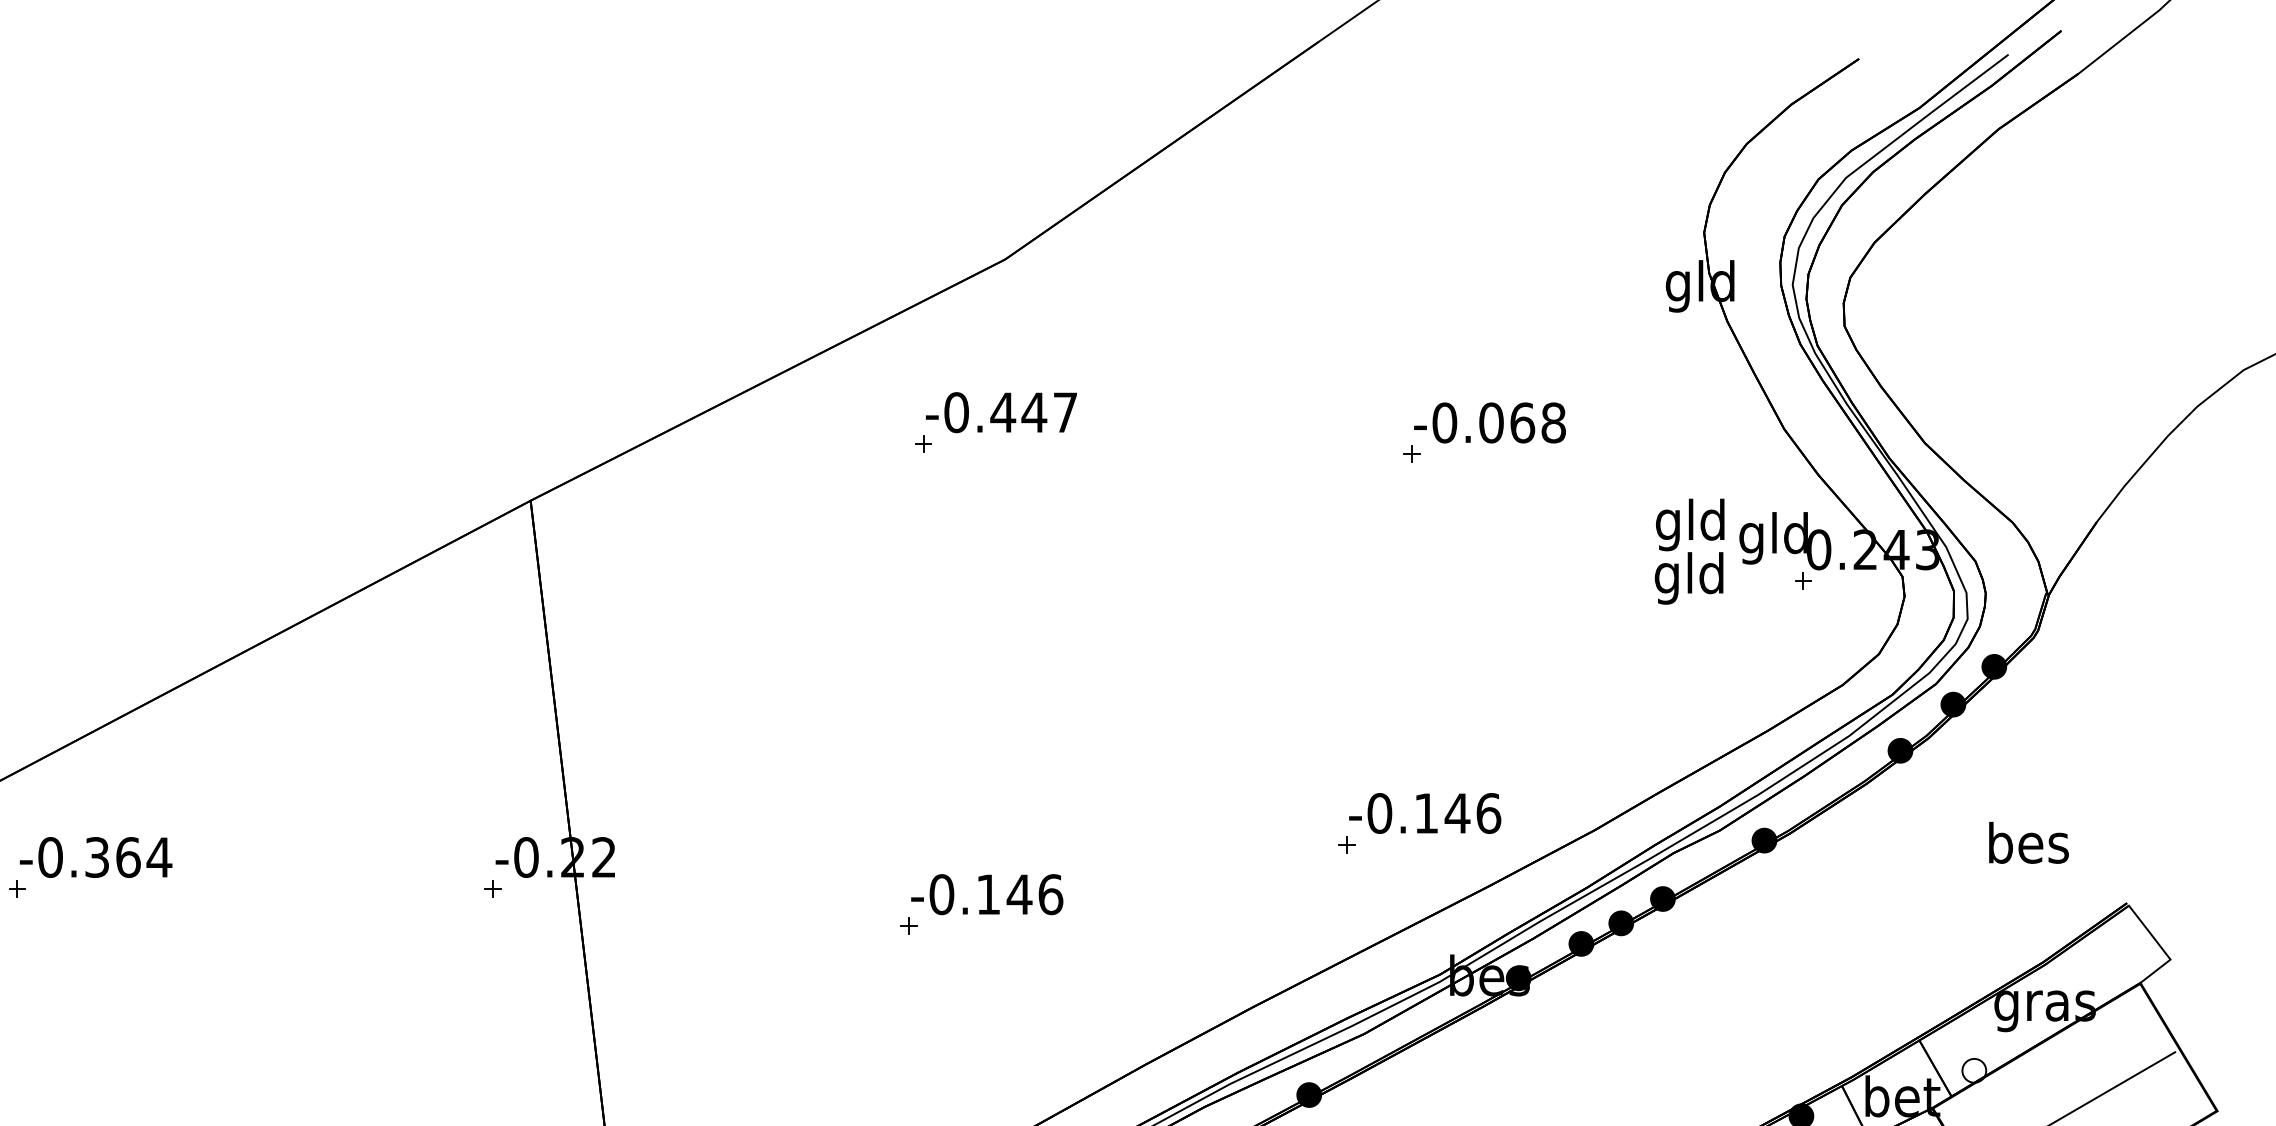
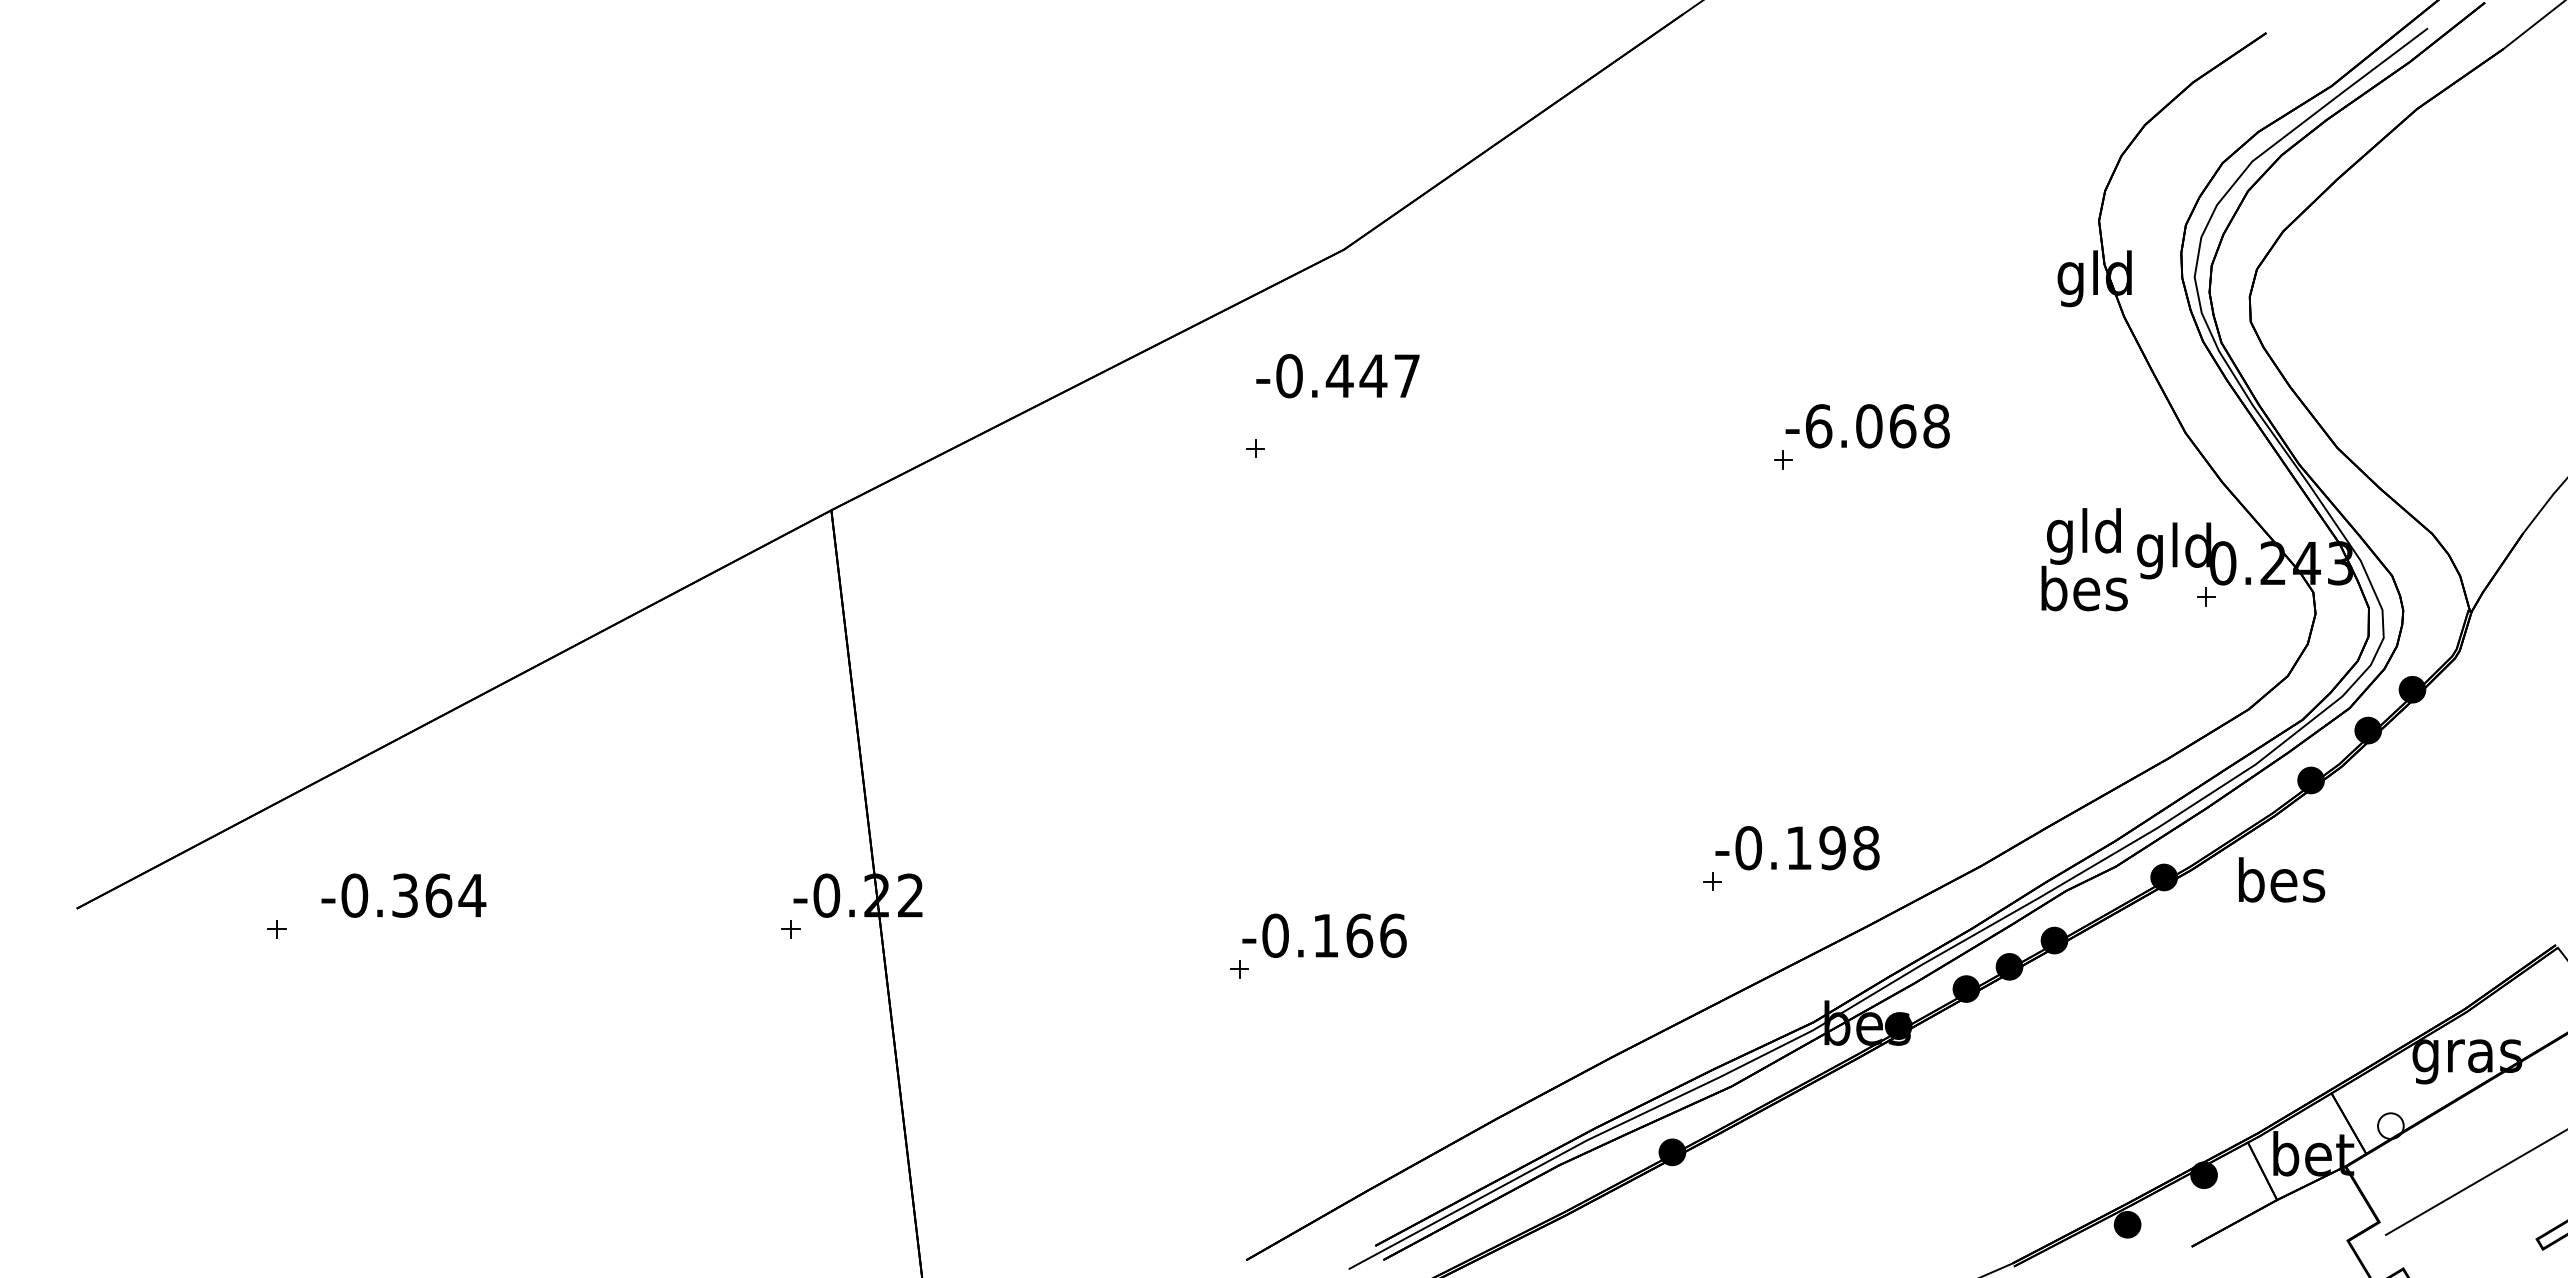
text: (1001, 412) -> (1337, 376), moved
text: (1444, 423) -> (1818, 426), -0.068 -> -6.068
text: (1690, 577) -> (2084, 593), gld -> bes
text: (1472, 813) -> (1848, 848), -0.146 -> -0.198
text: (2029, 842) -> (2282, 879), moved
text: (95, 857) -> (403, 895), moved
text: (1019, 894) -> (1359, 935), -0.146 -> -0.166

